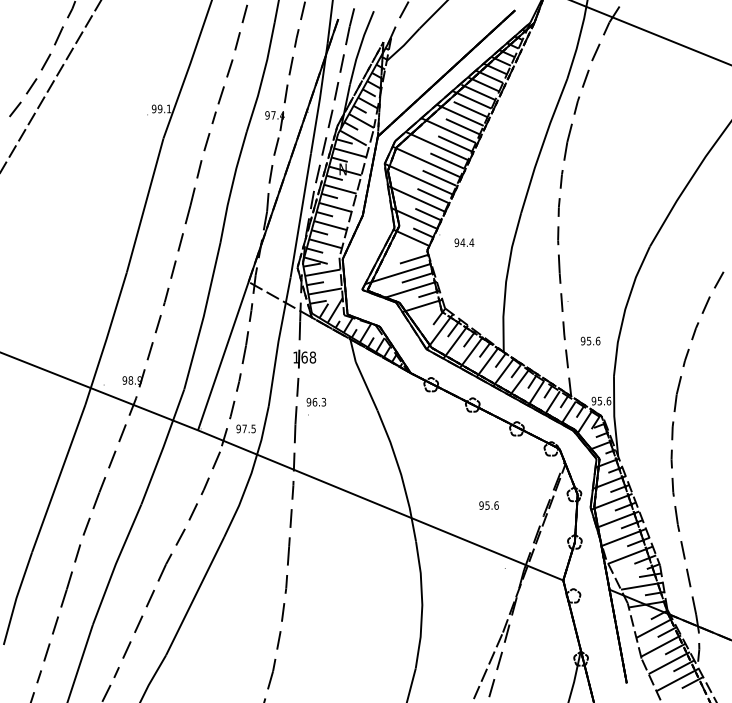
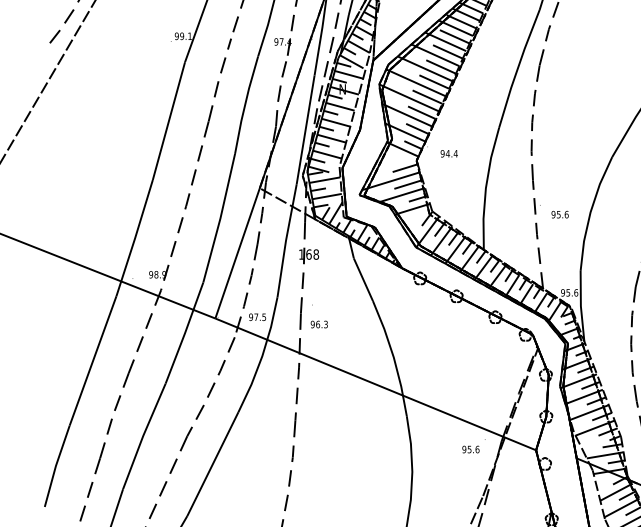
text: (590, 340) -> (560, 214), moved
text: (316, 401) -> (319, 323), moved
text: (488, 505) -> (470, 449), moved

